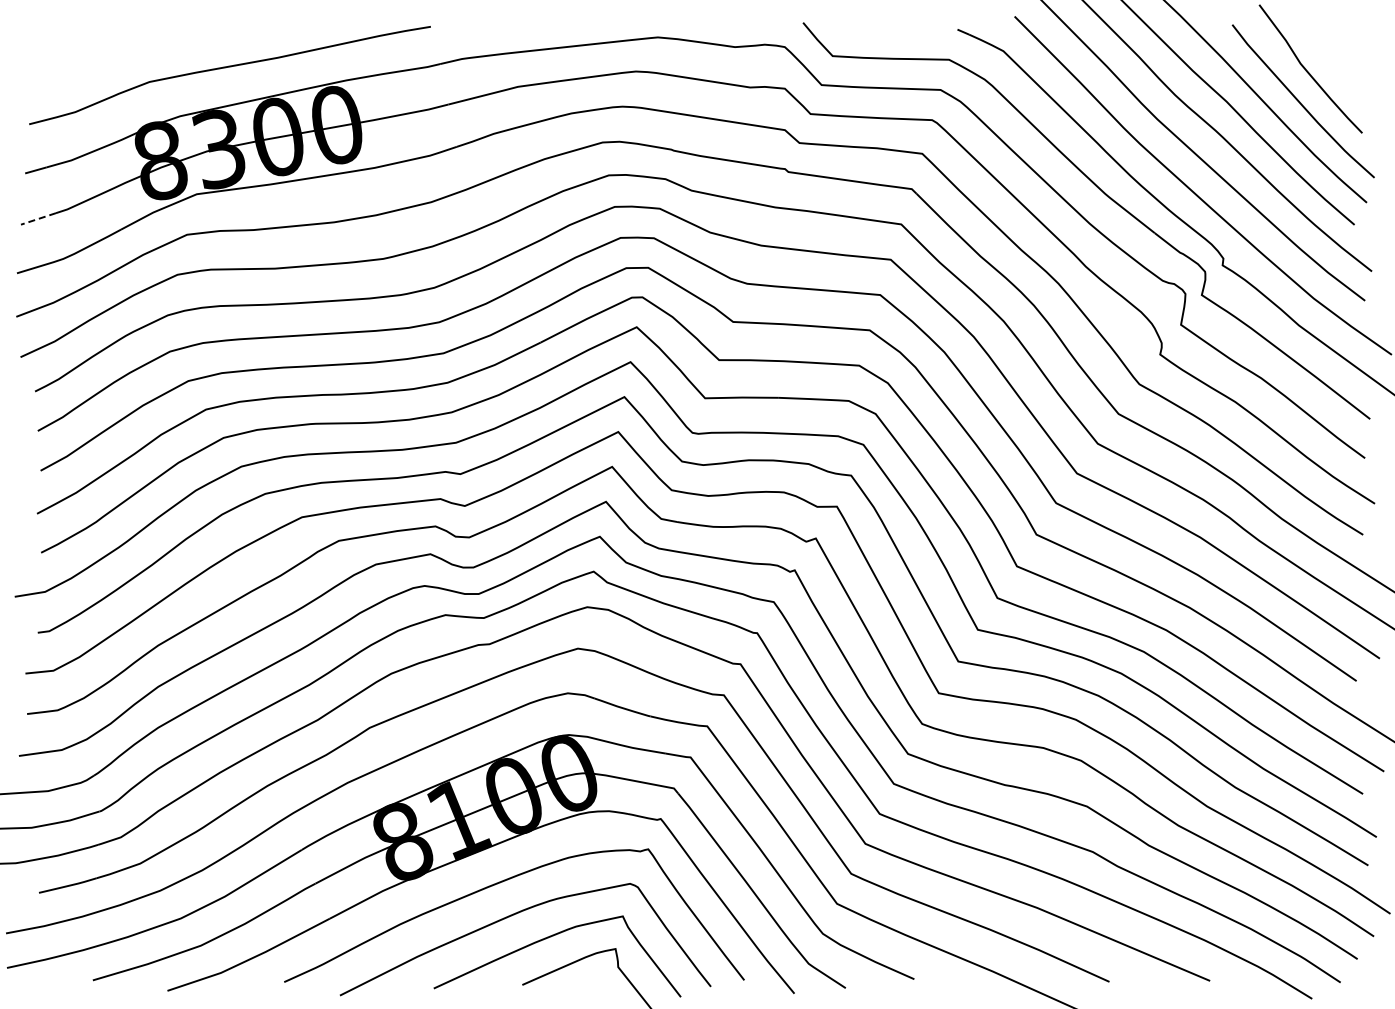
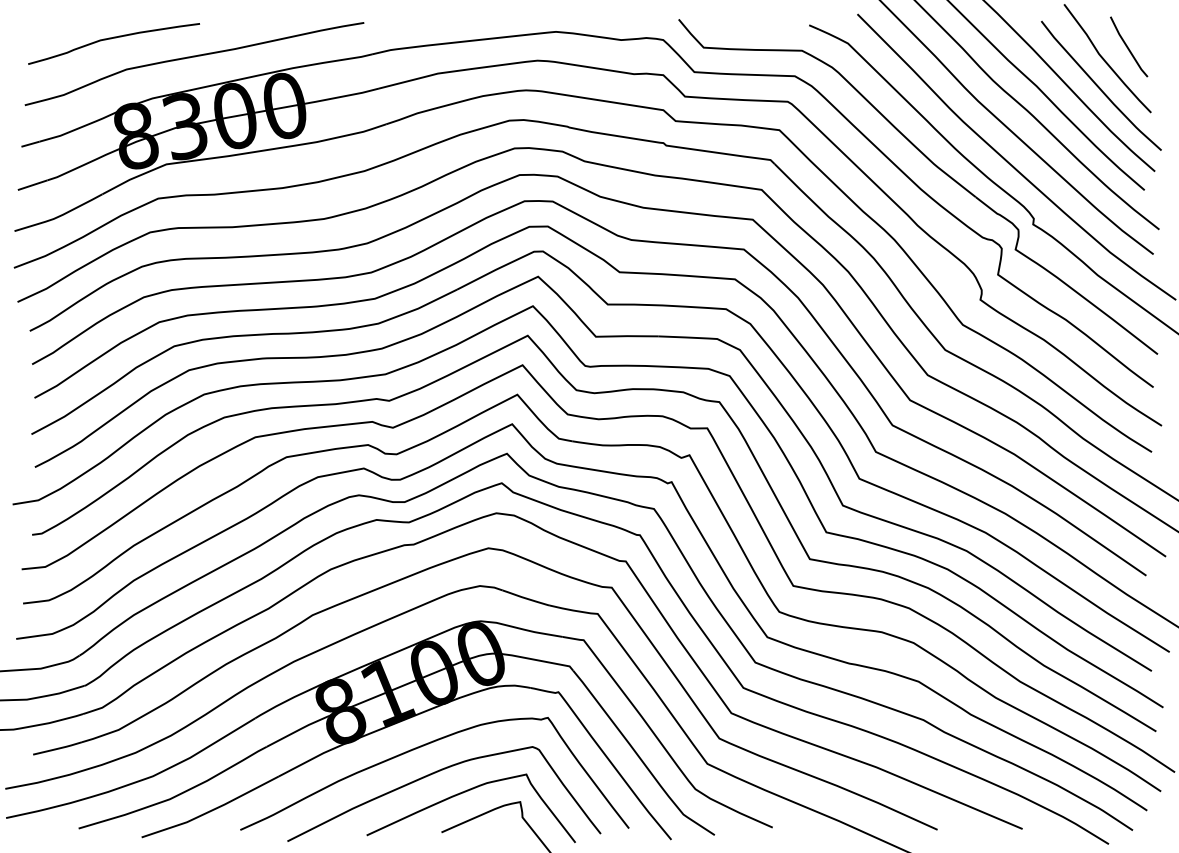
curve: (134, 45) -> (113, 38), added
line: (1335, 55) -> (1128, 47), added
line: (38, 219) -> (32, 185), dashed -> solid

